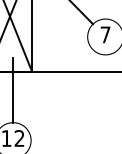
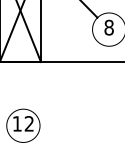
text: (104, 34) -> (108, 27), 7 -> 8
line: (13, 90) -> (23, 79), removed

